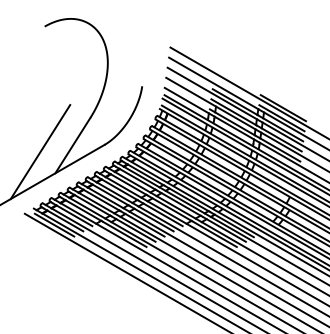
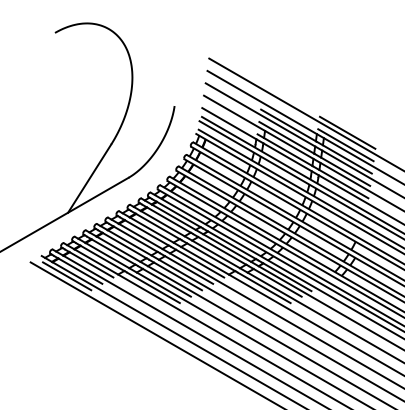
line: (40, 151) -> (49, 186), removed

